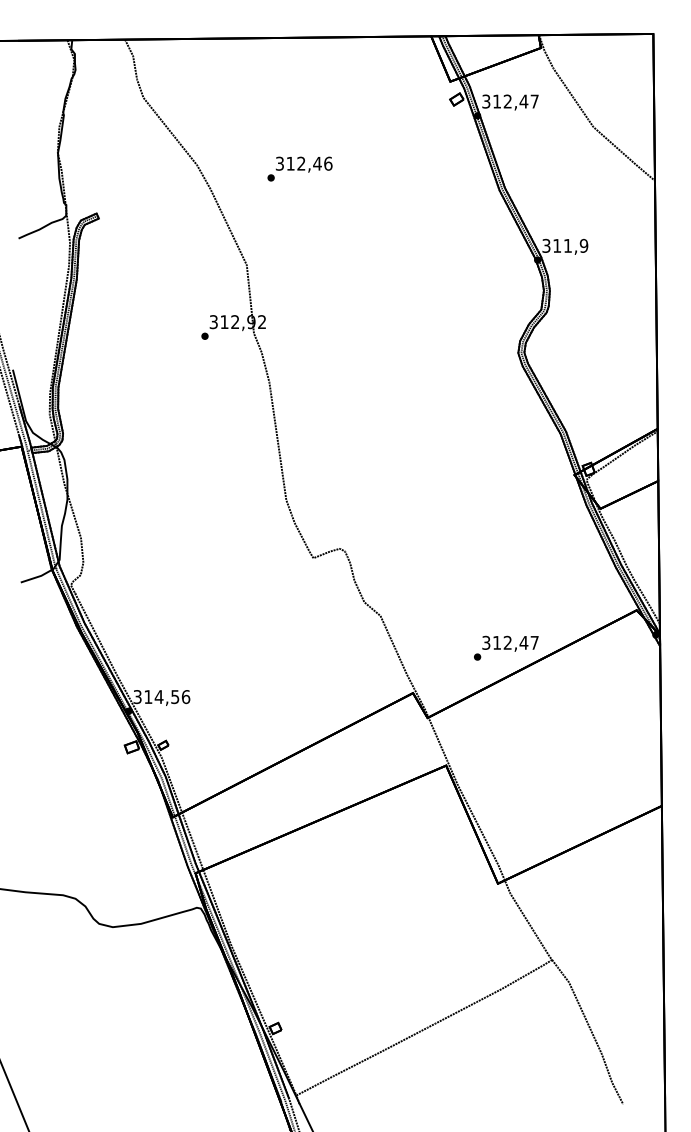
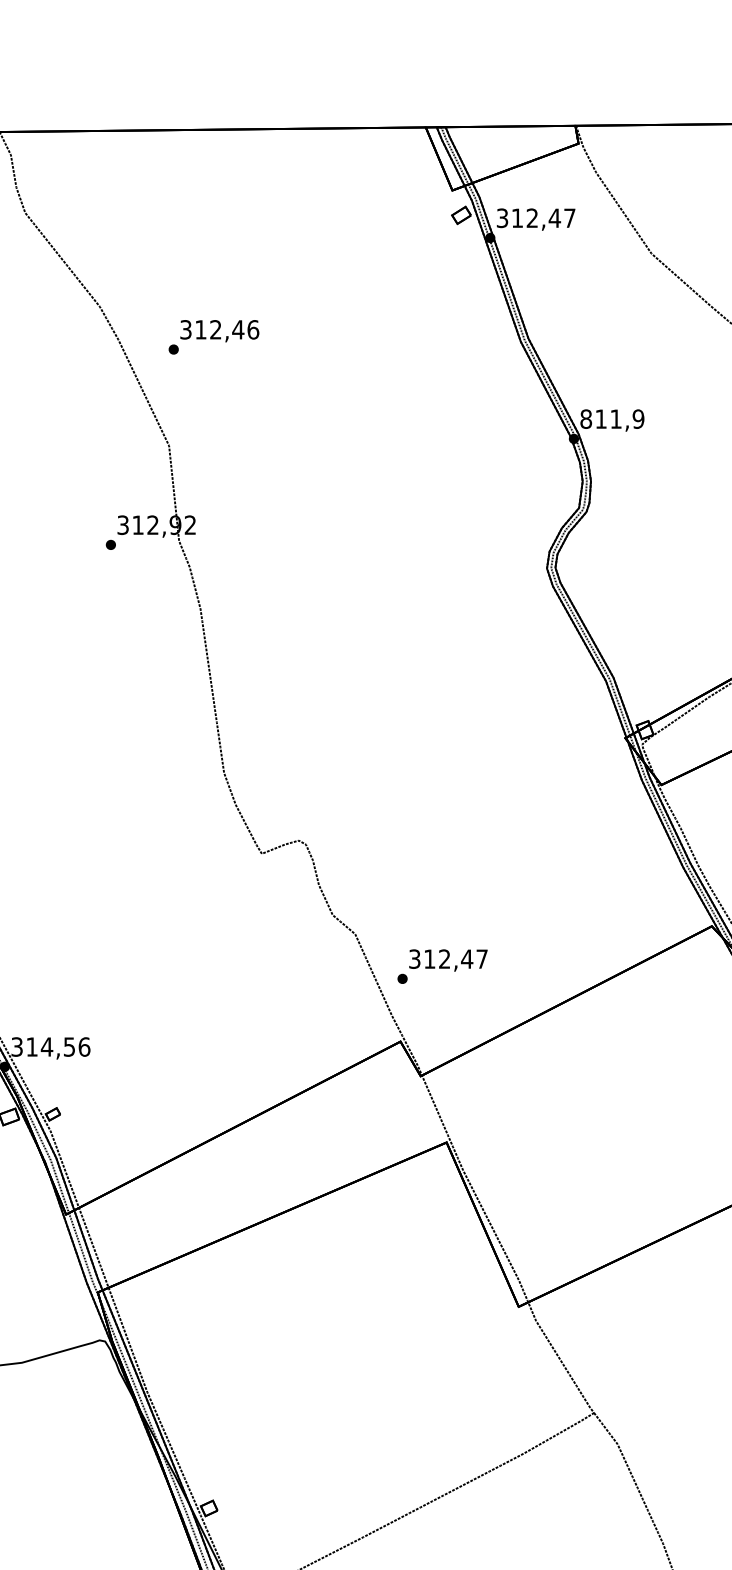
text: (299, 168) -> (213, 336), moved
text: (546, 245) -> (586, 418), 311,9 -> 811,9
text: (506, 647) -> (442, 965), moved

